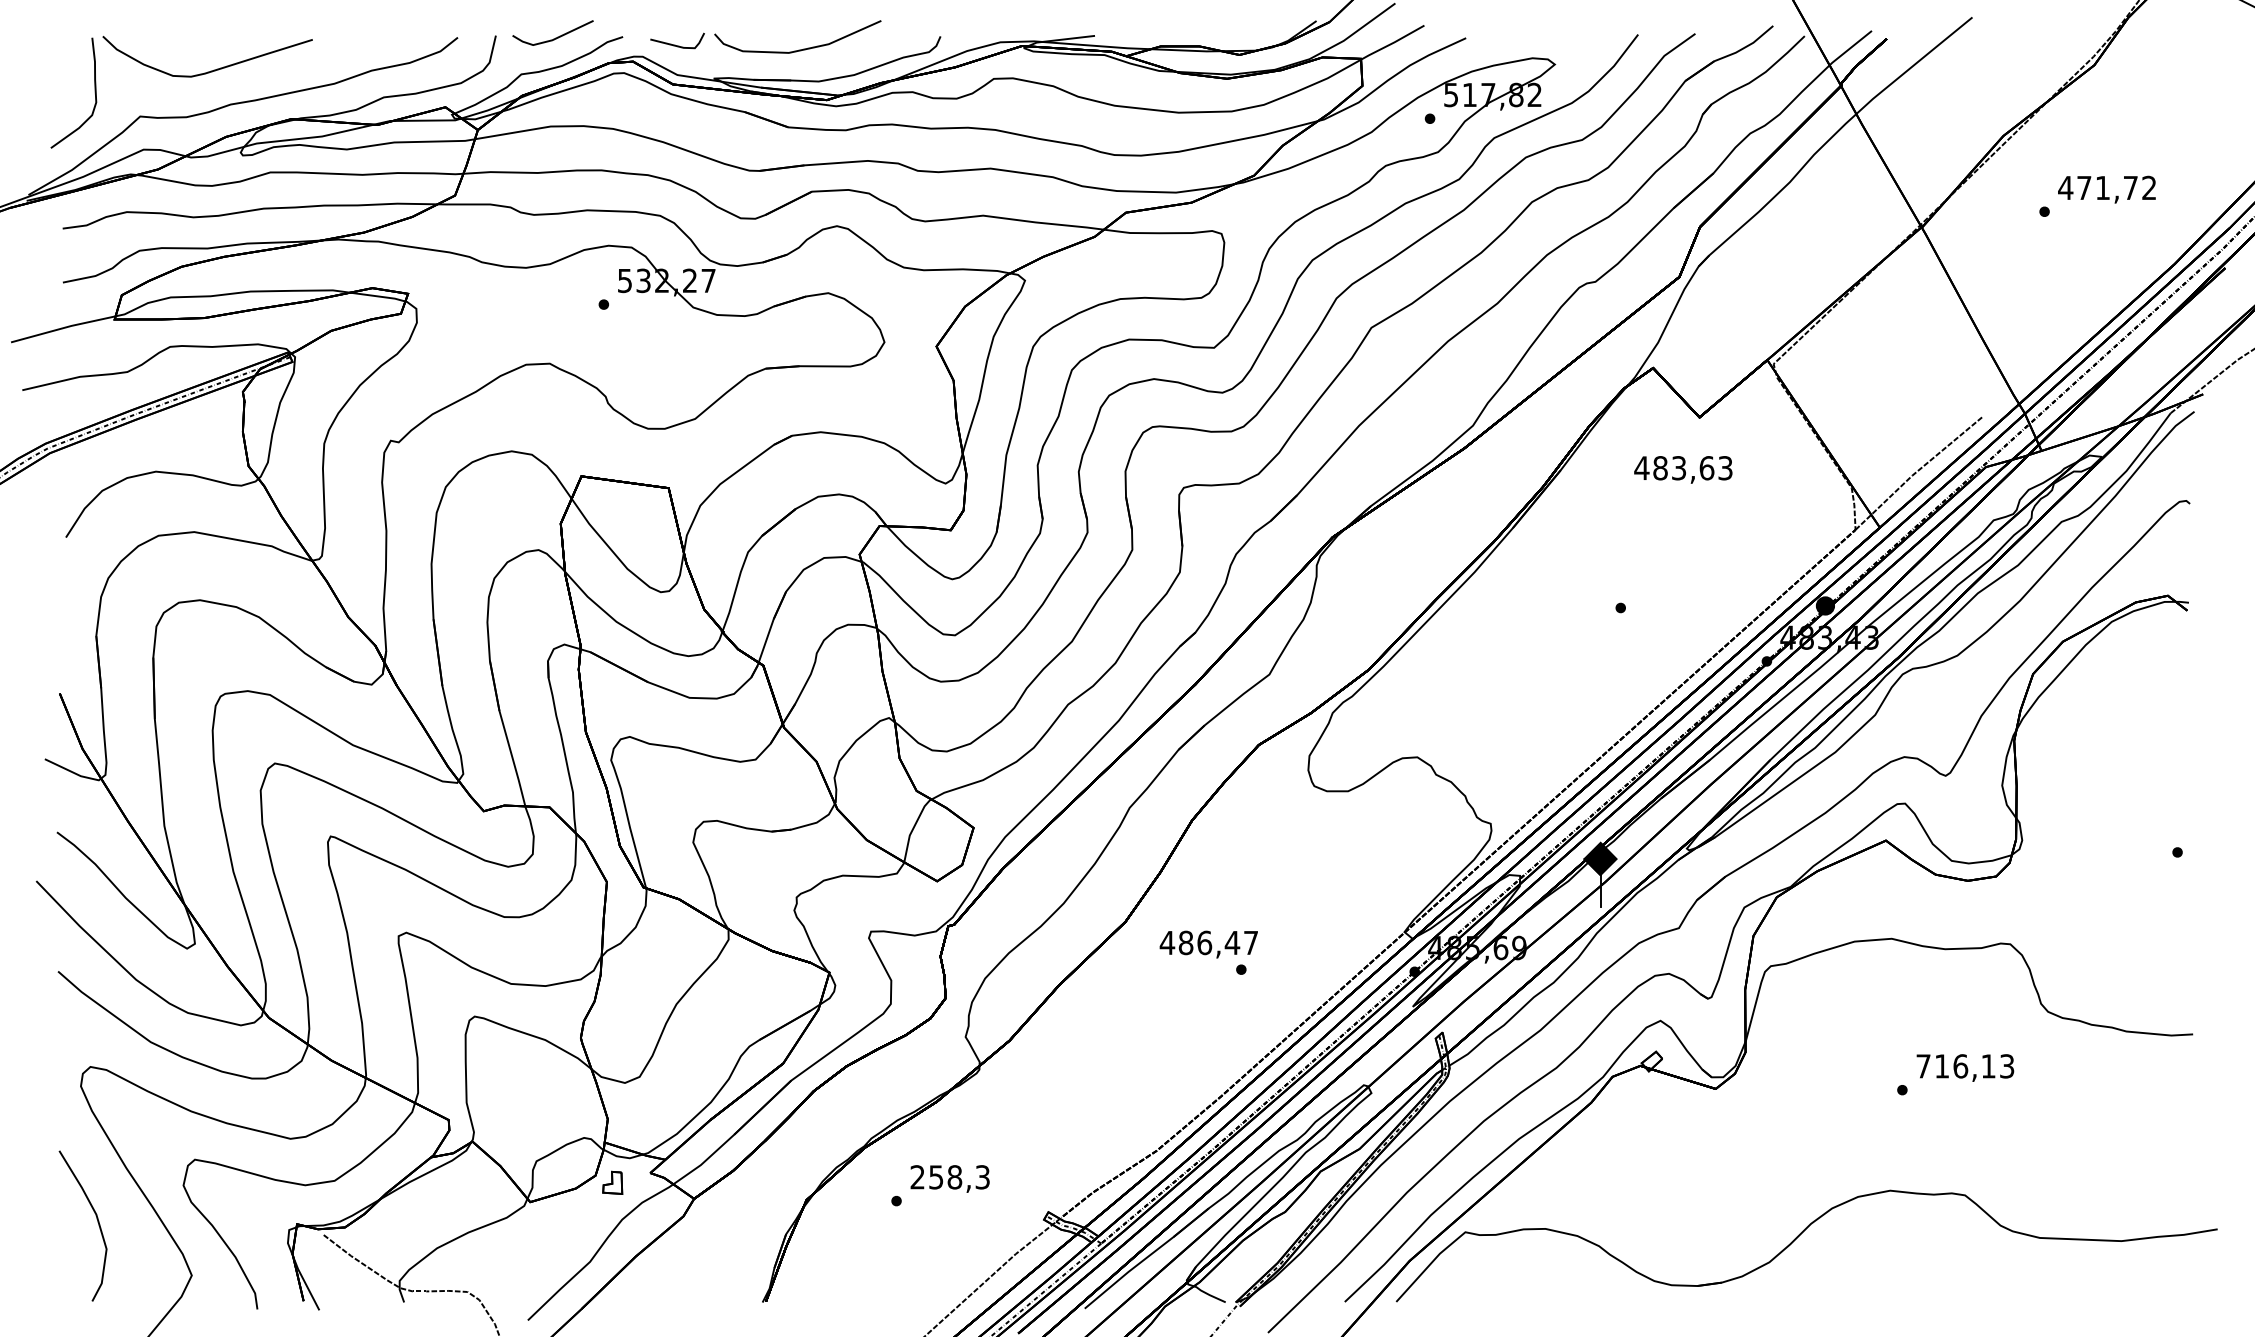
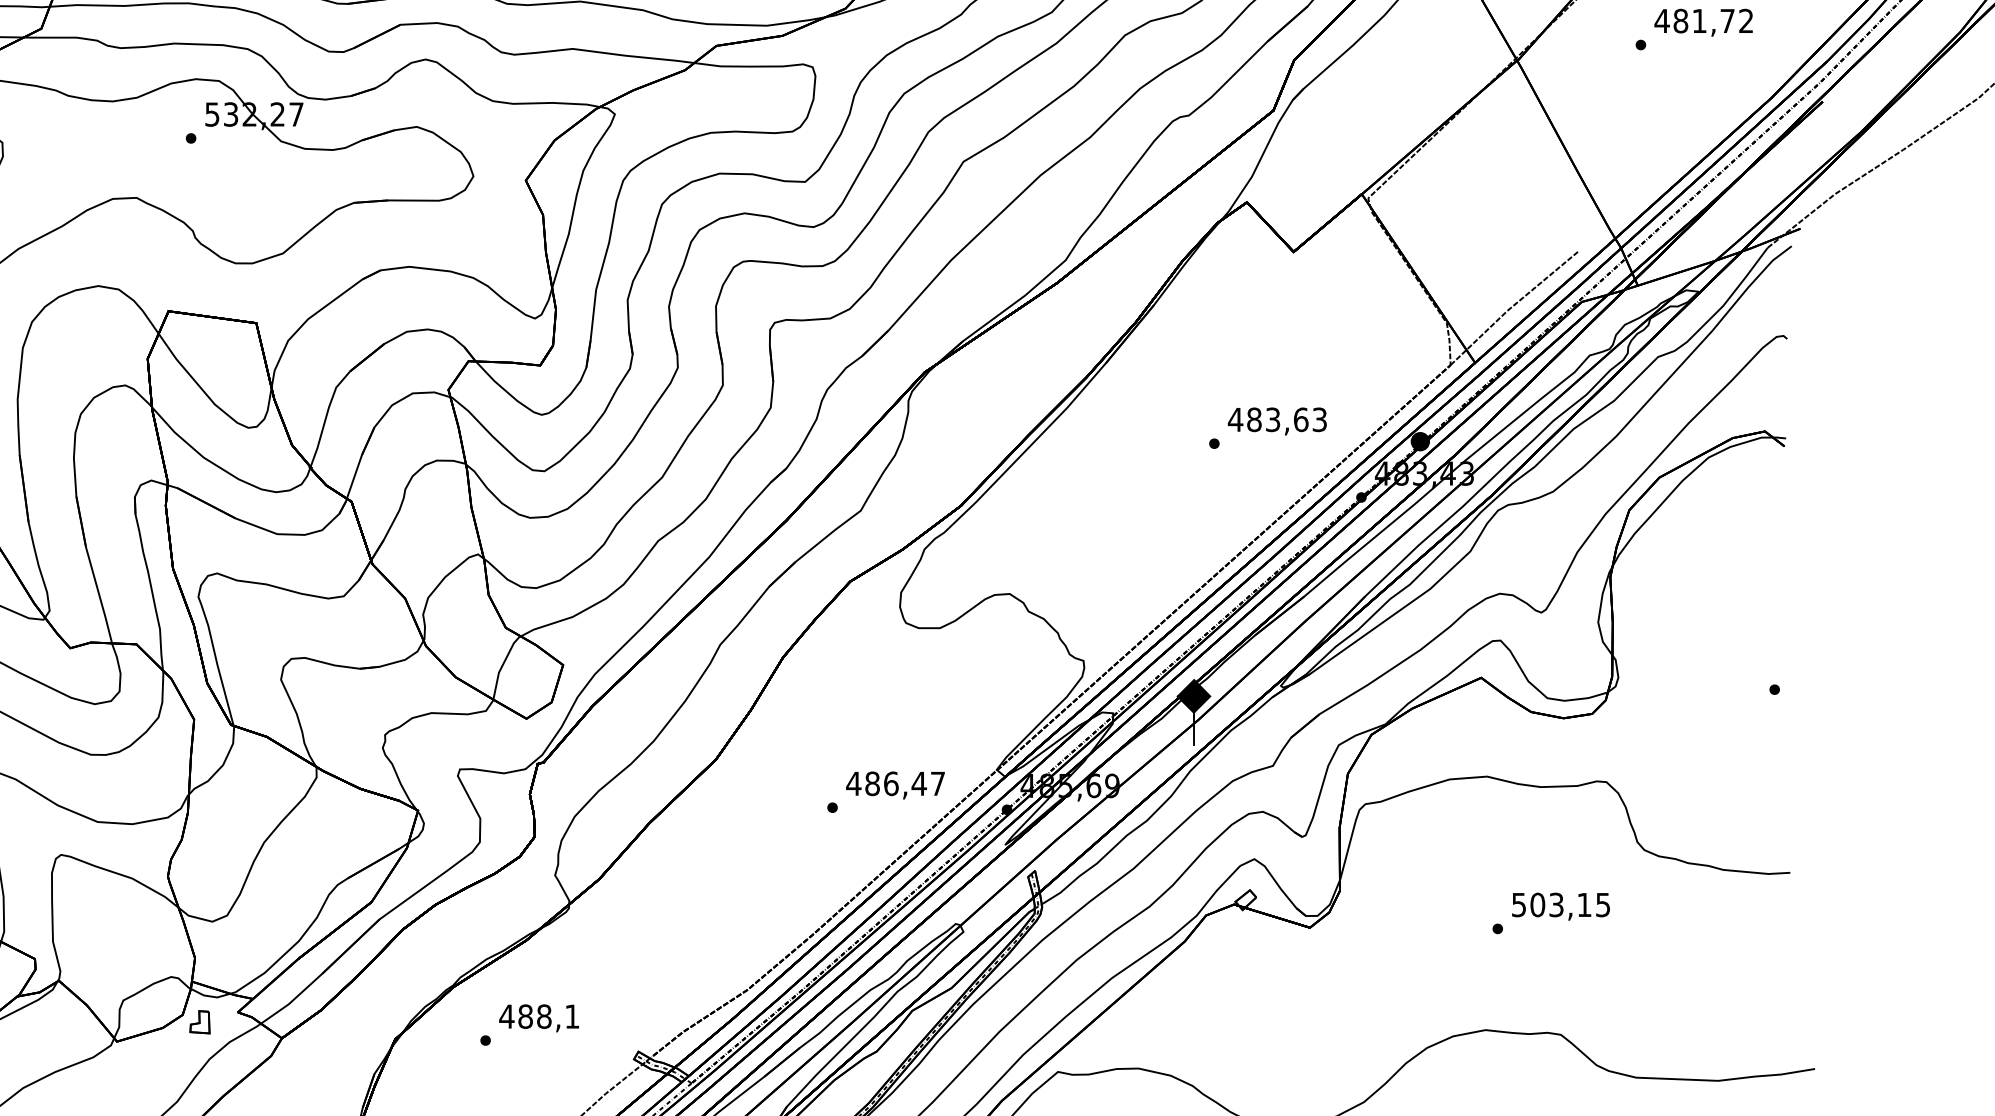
text: (2084, 187) -> (1681, 20), 471,72 -> 481,72
text: (1683, 469) -> (1277, 421), moved
text: (1208, 944) -> (895, 785), moved
text: (1965, 1066) -> (1561, 905), 716,13 -> 503,15
text: (949, 1177) -> (538, 1016), 258,3 -> 488,1

